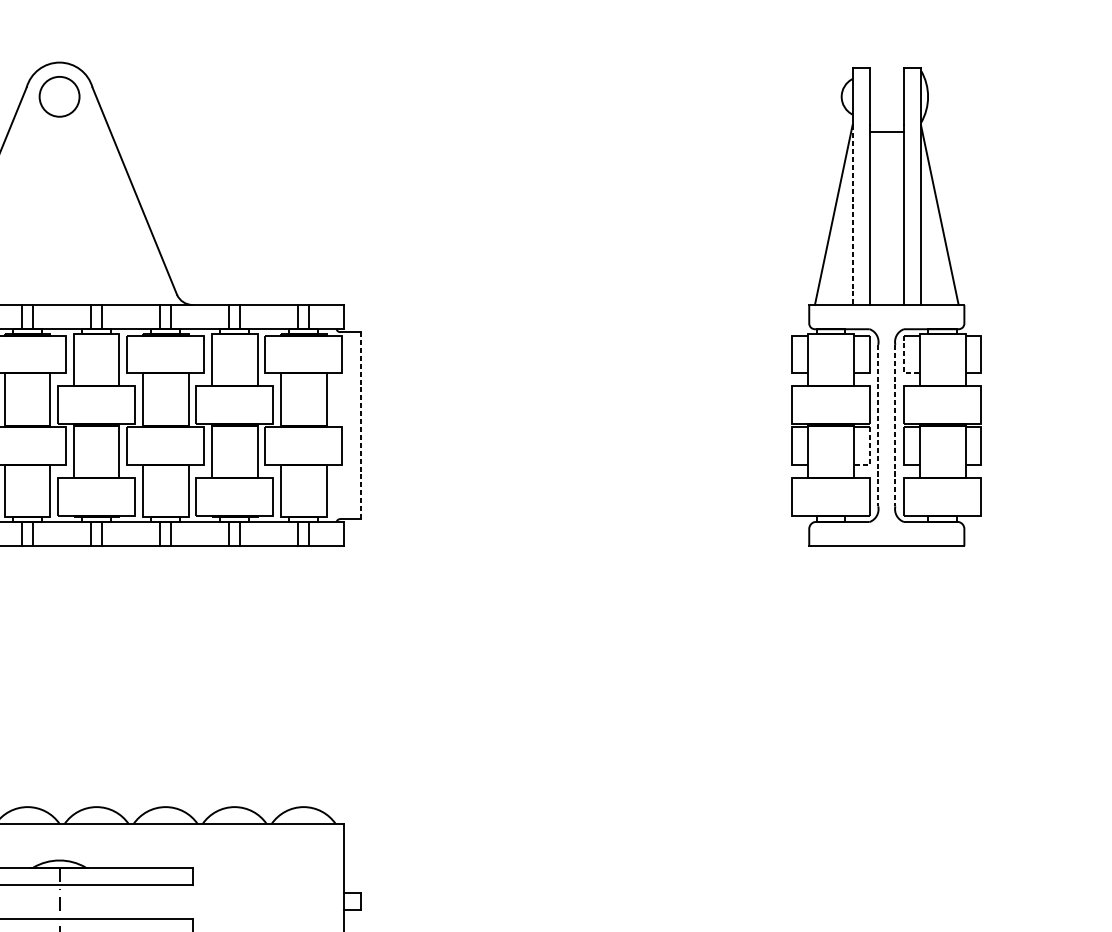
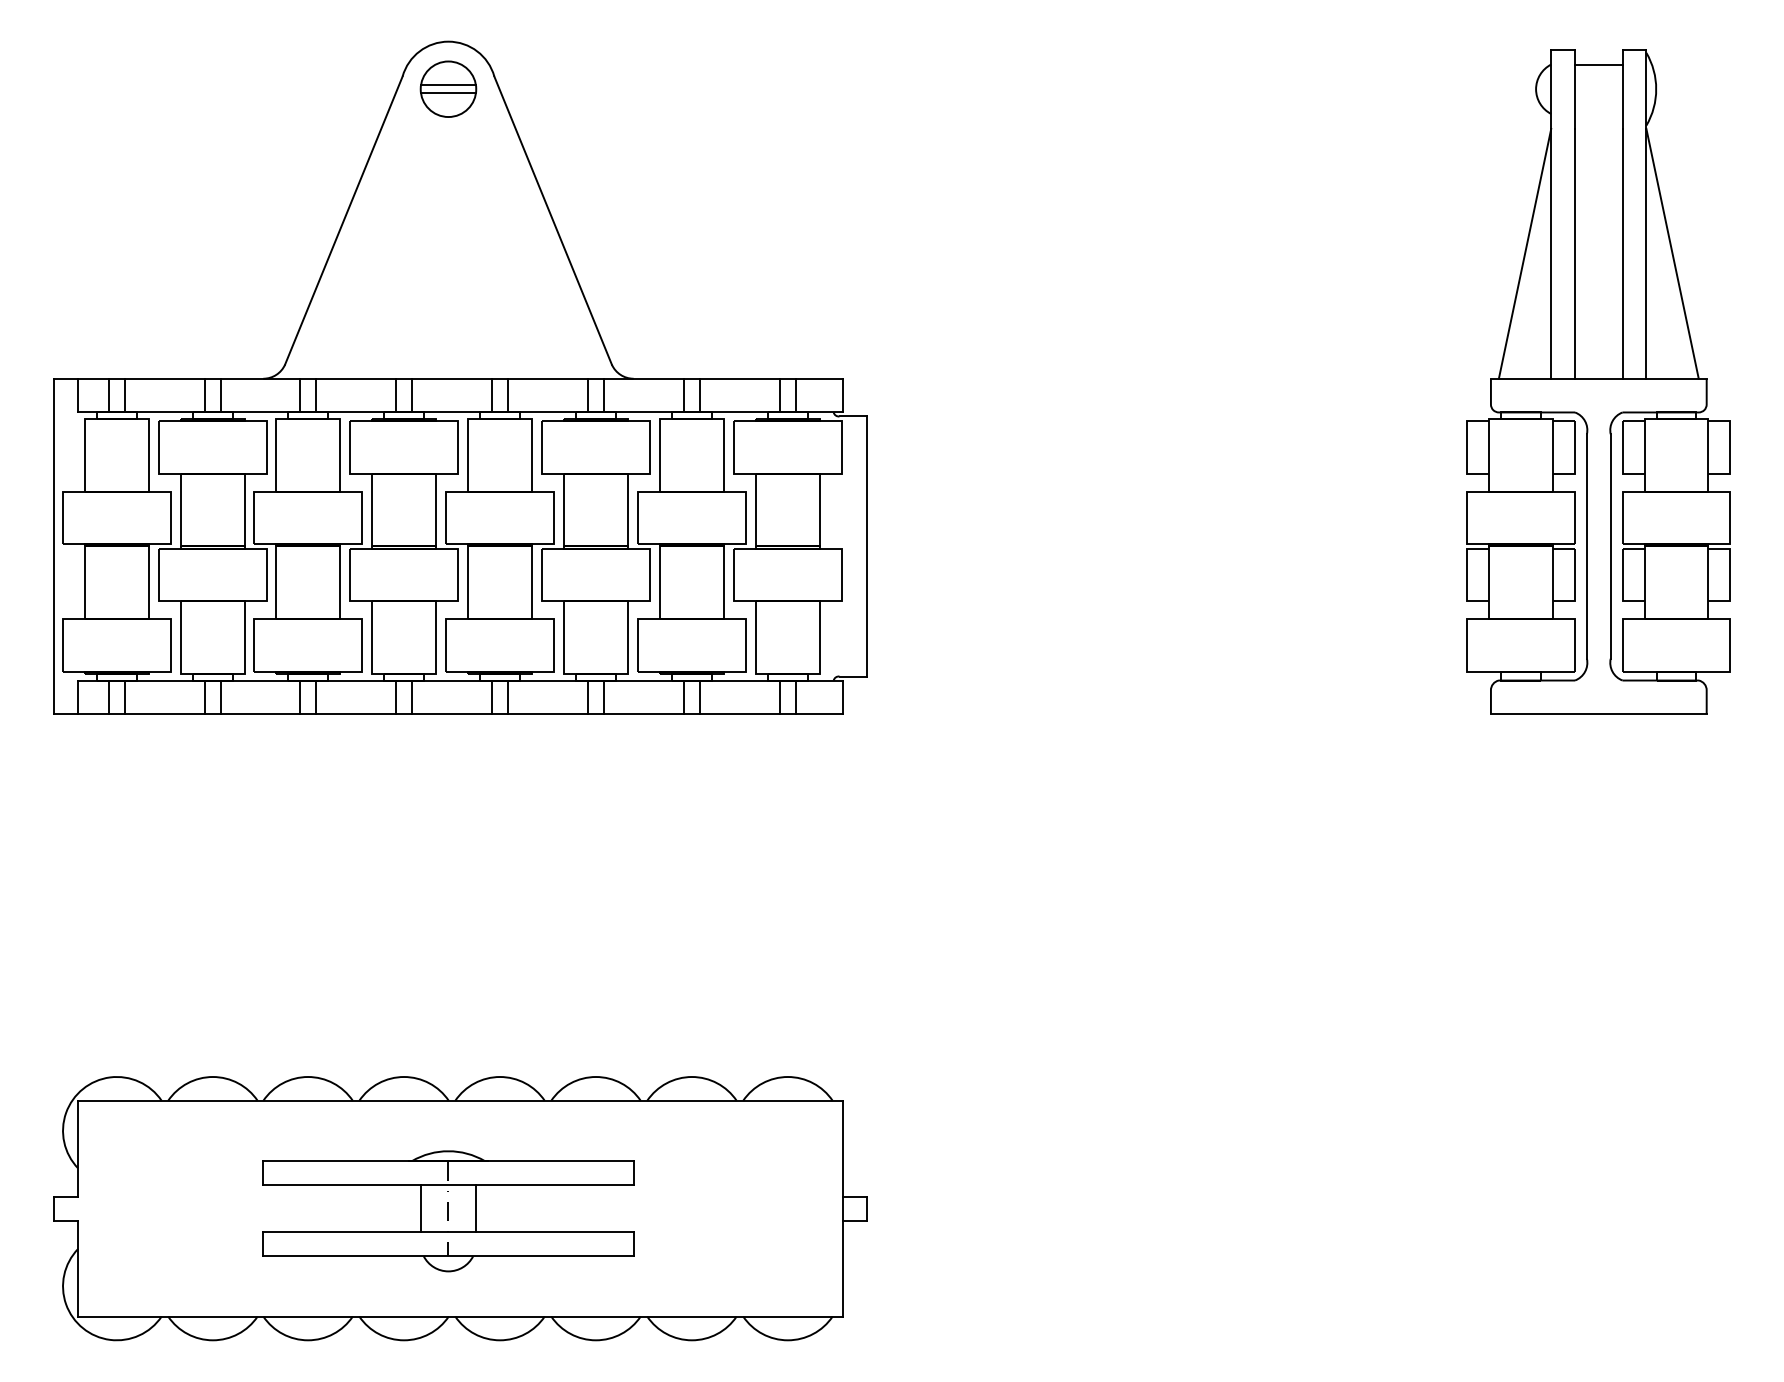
line: (59, 94) -> (448, 85), added
line: (59, 99) -> (448, 93), added
line: (886, 132) -> (1598, 65), moved
line: (852, 214) -> (1551, 253), dashed -> solid
line: (903, 363) -> (1622, 459), dashed -> solid
line: (360, 425) -> (867, 546), dashed -> solid
line: (877, 425) -> (1586, 546), dashed -> solid
line: (895, 425) -> (1610, 546), dashed -> solid
line: (870, 455) -> (1575, 587), dashed -> solid
line: (39, 901) -> (420, 1208), added
line: (79, 901) -> (476, 1208), added

